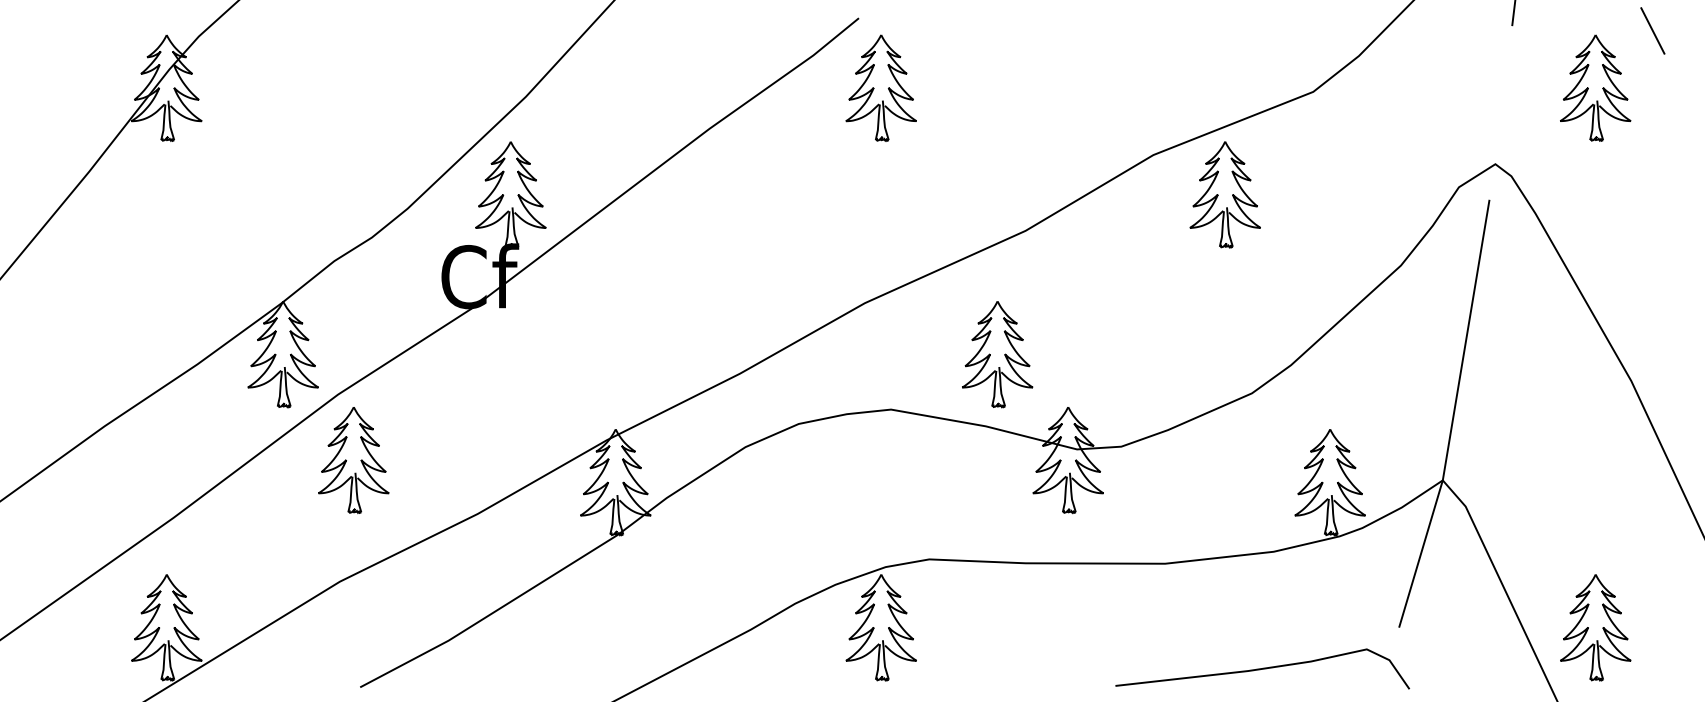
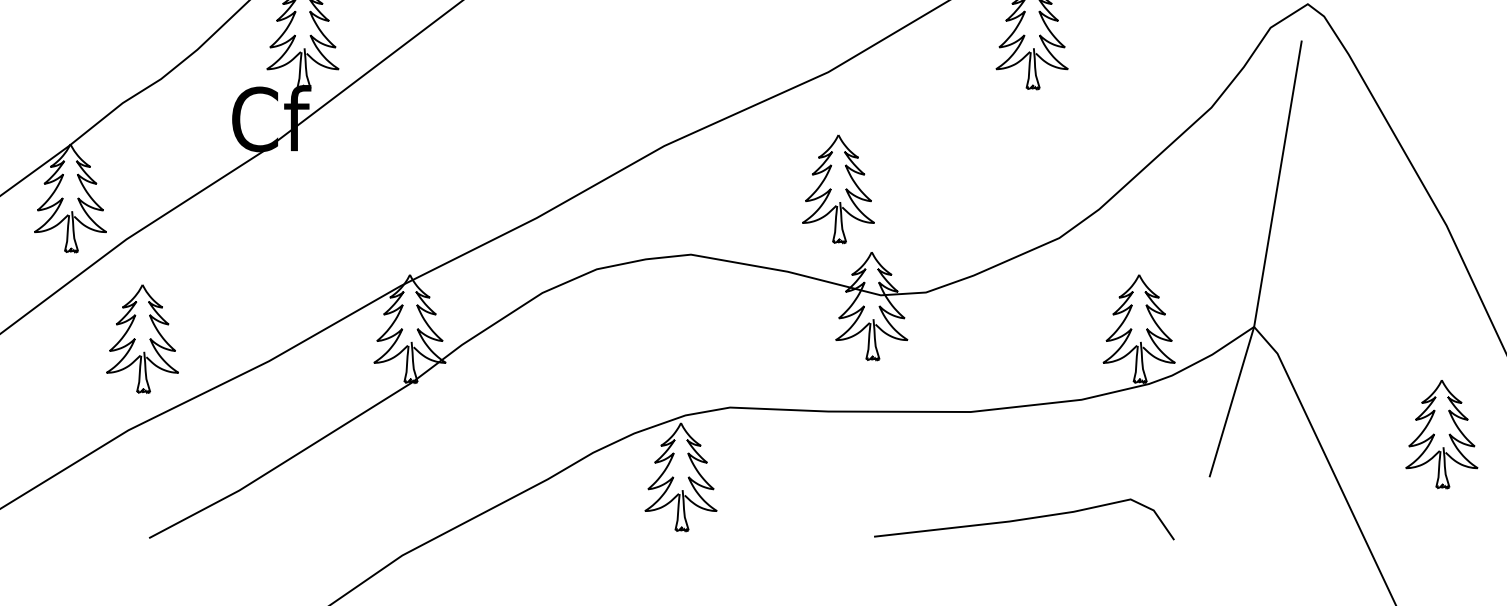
part: (997, 354) -> (838, 189), moved
part: (353, 460) -> (142, 339), moved
part: (1595, 627) -> (1441, 434), moved
curve: (1262, 668) -> (1024, 518), moved

